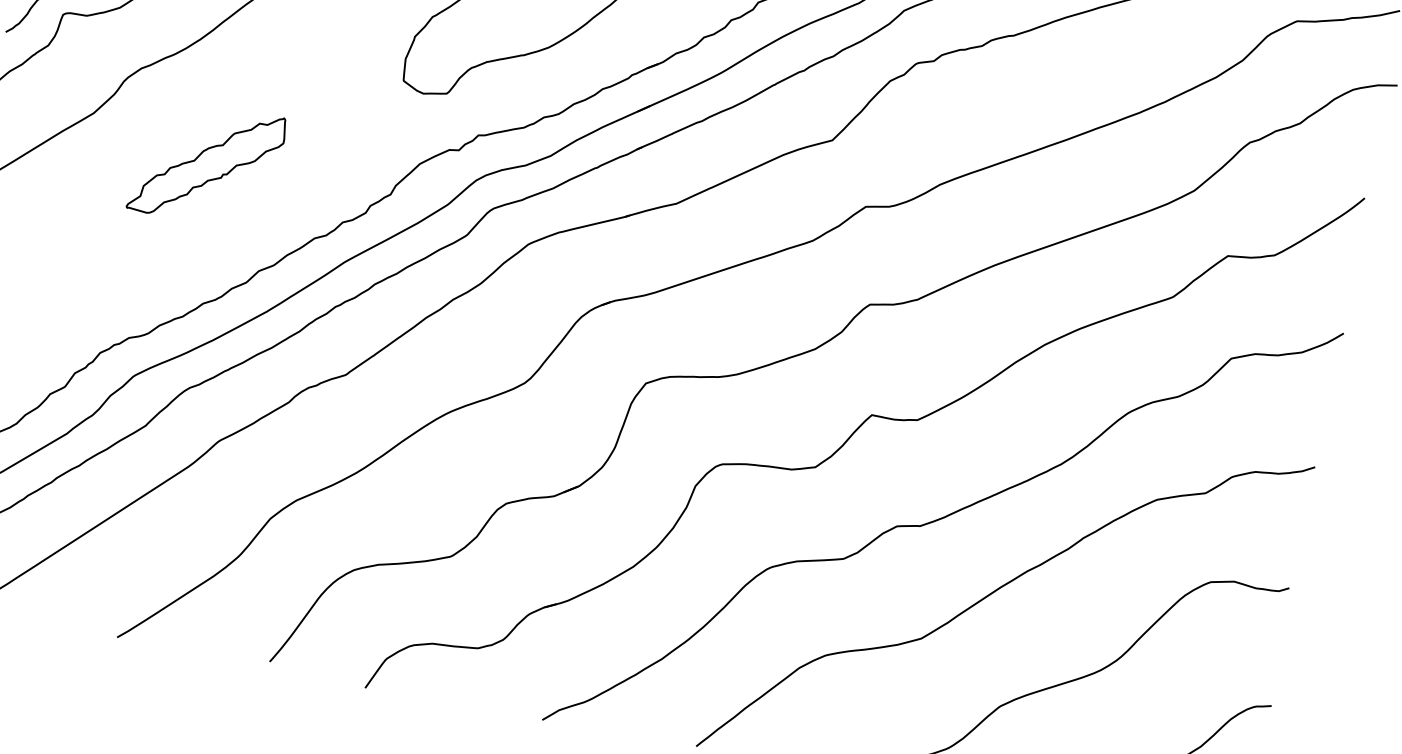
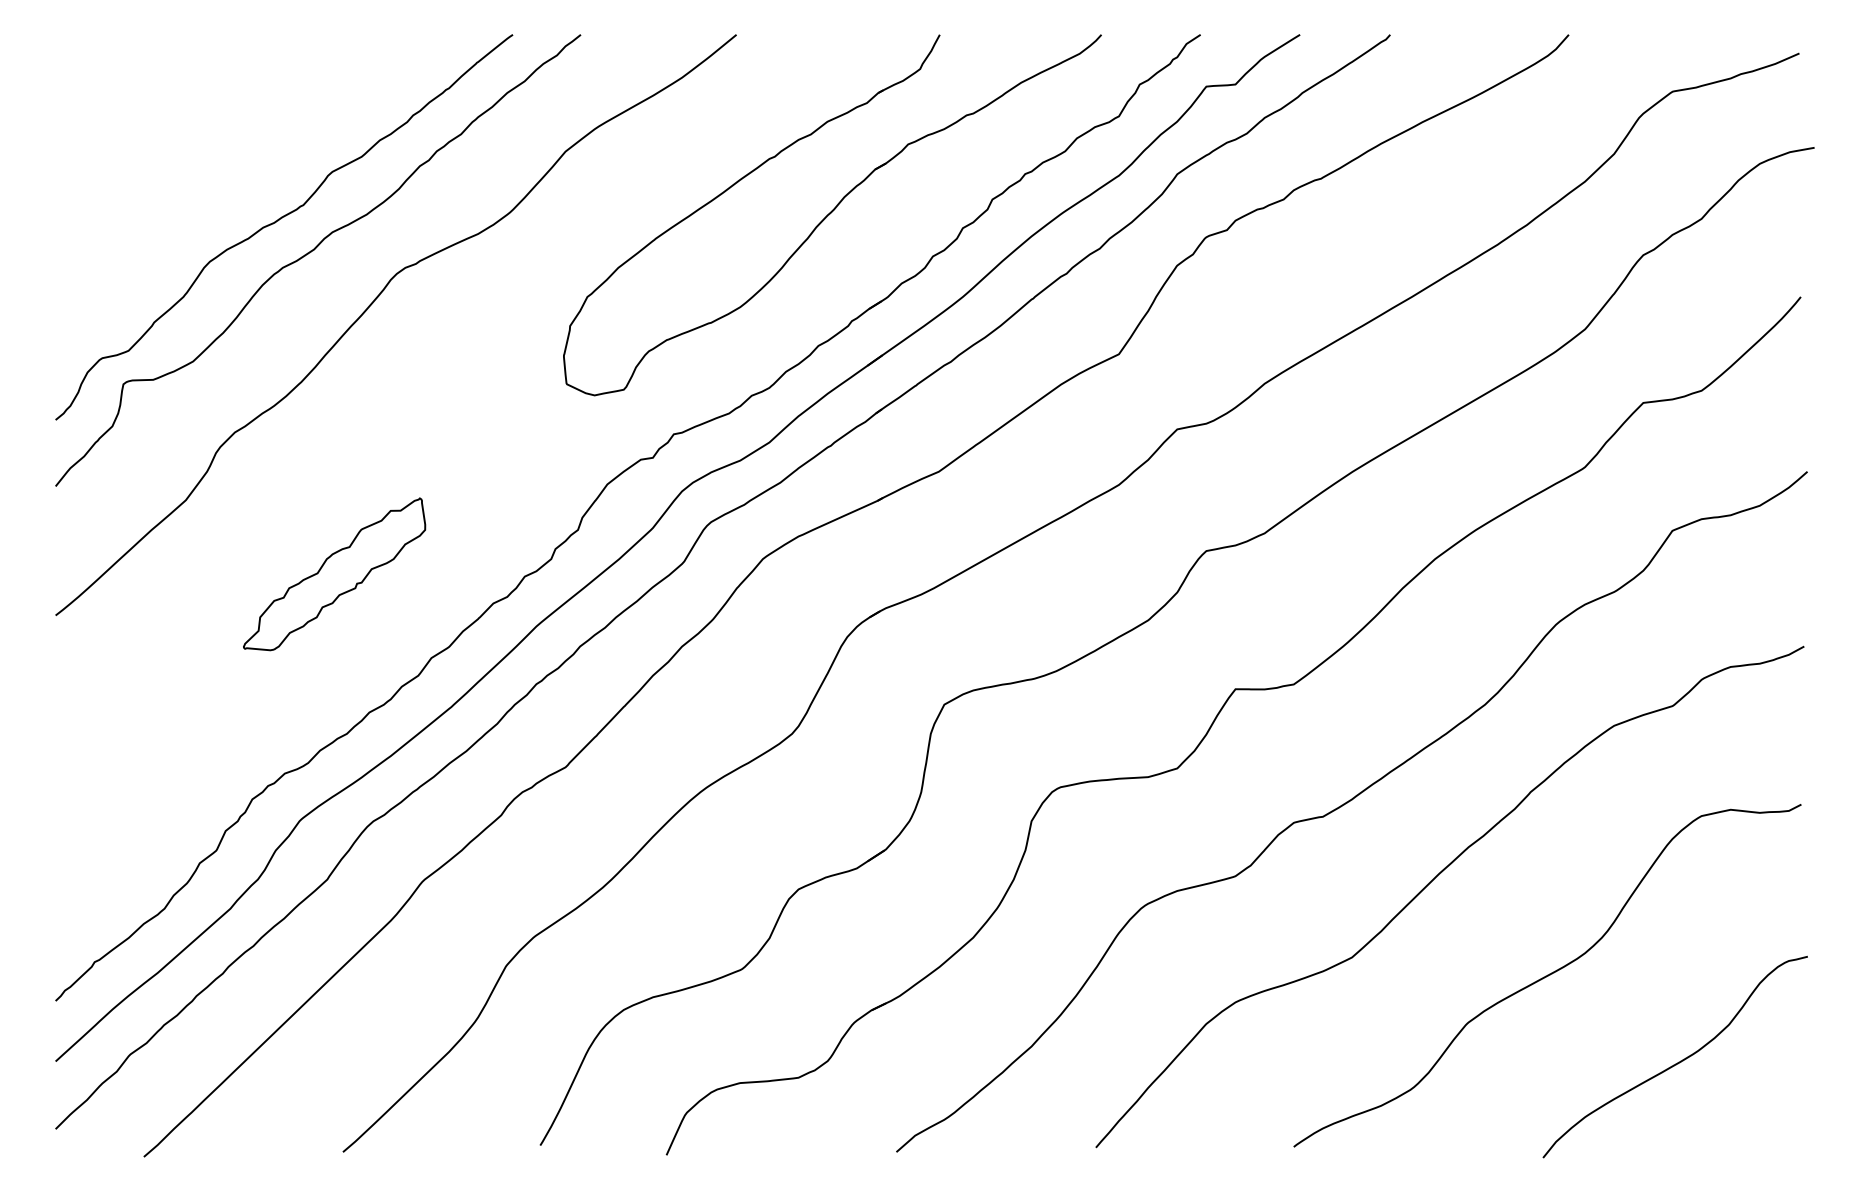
part: (207, 164) -> (334, 574), moved

